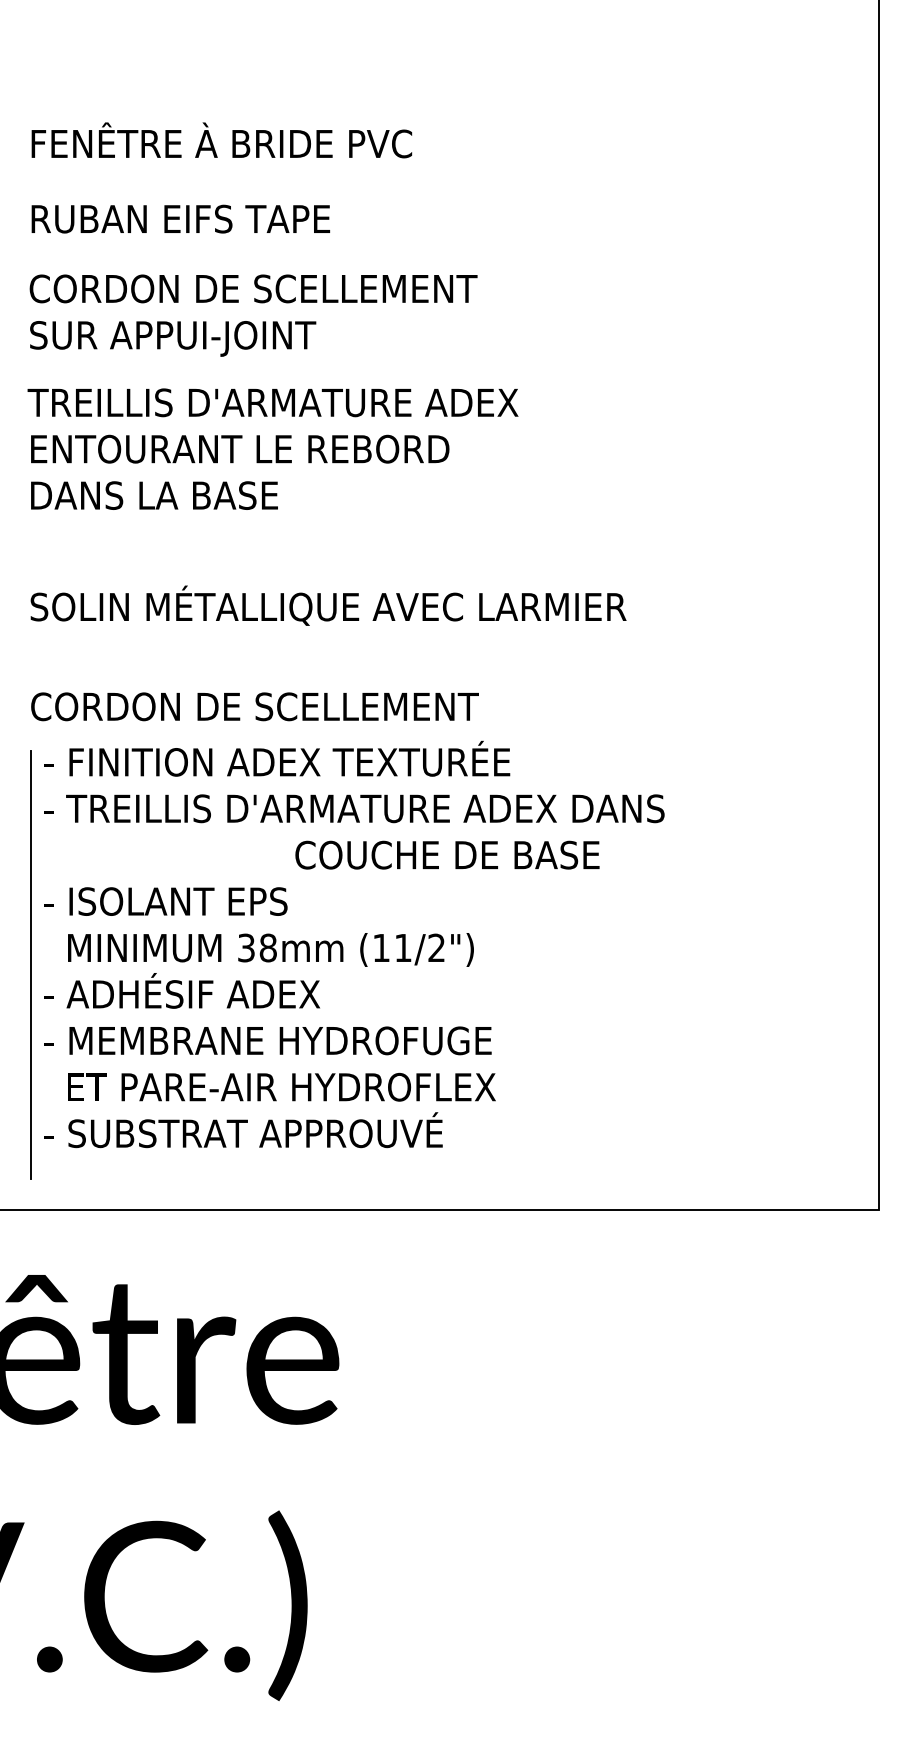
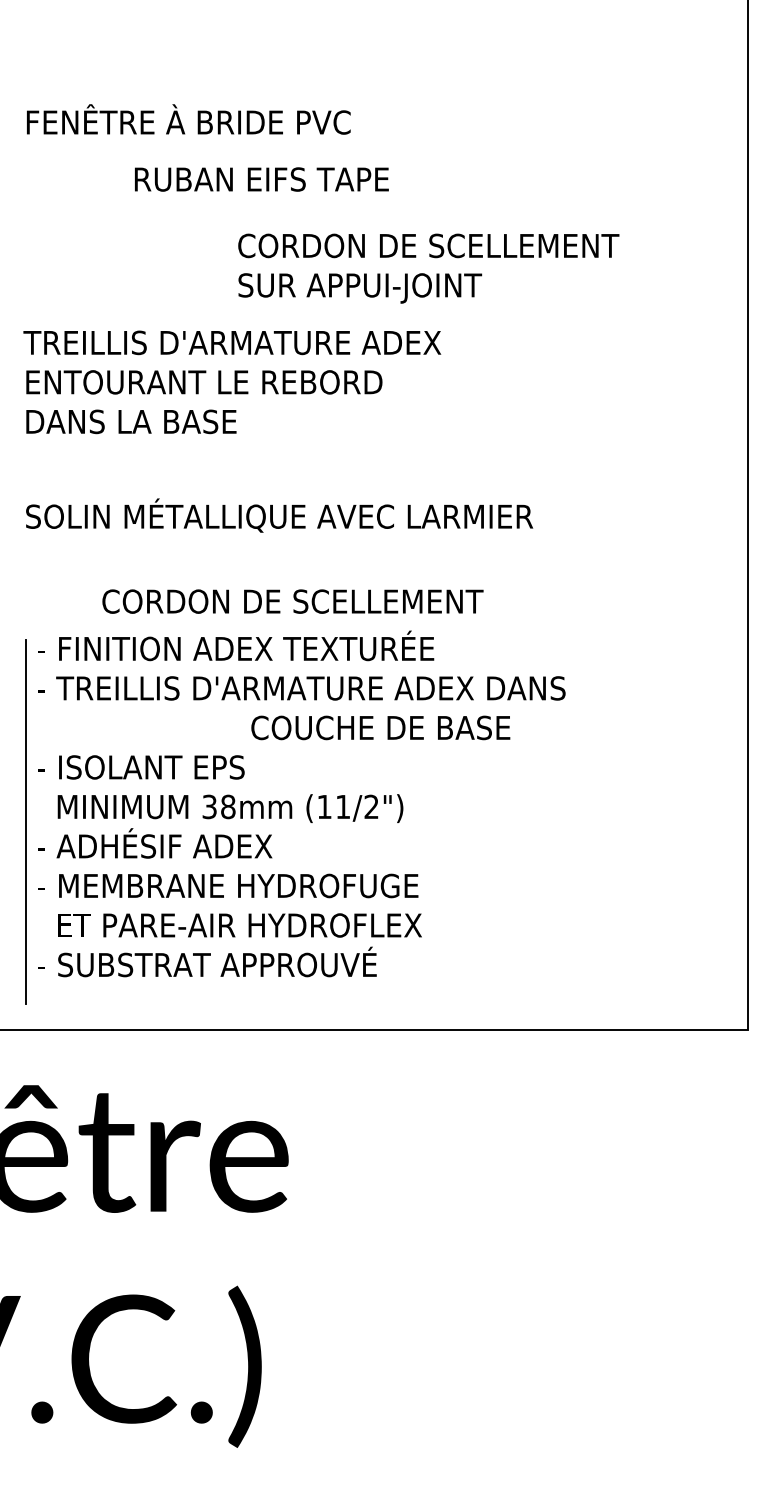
text: (180, 219) -> (261, 179), moved
text: (253, 315) -> (428, 268), moved
text: (254, 706) -> (292, 601), moved

